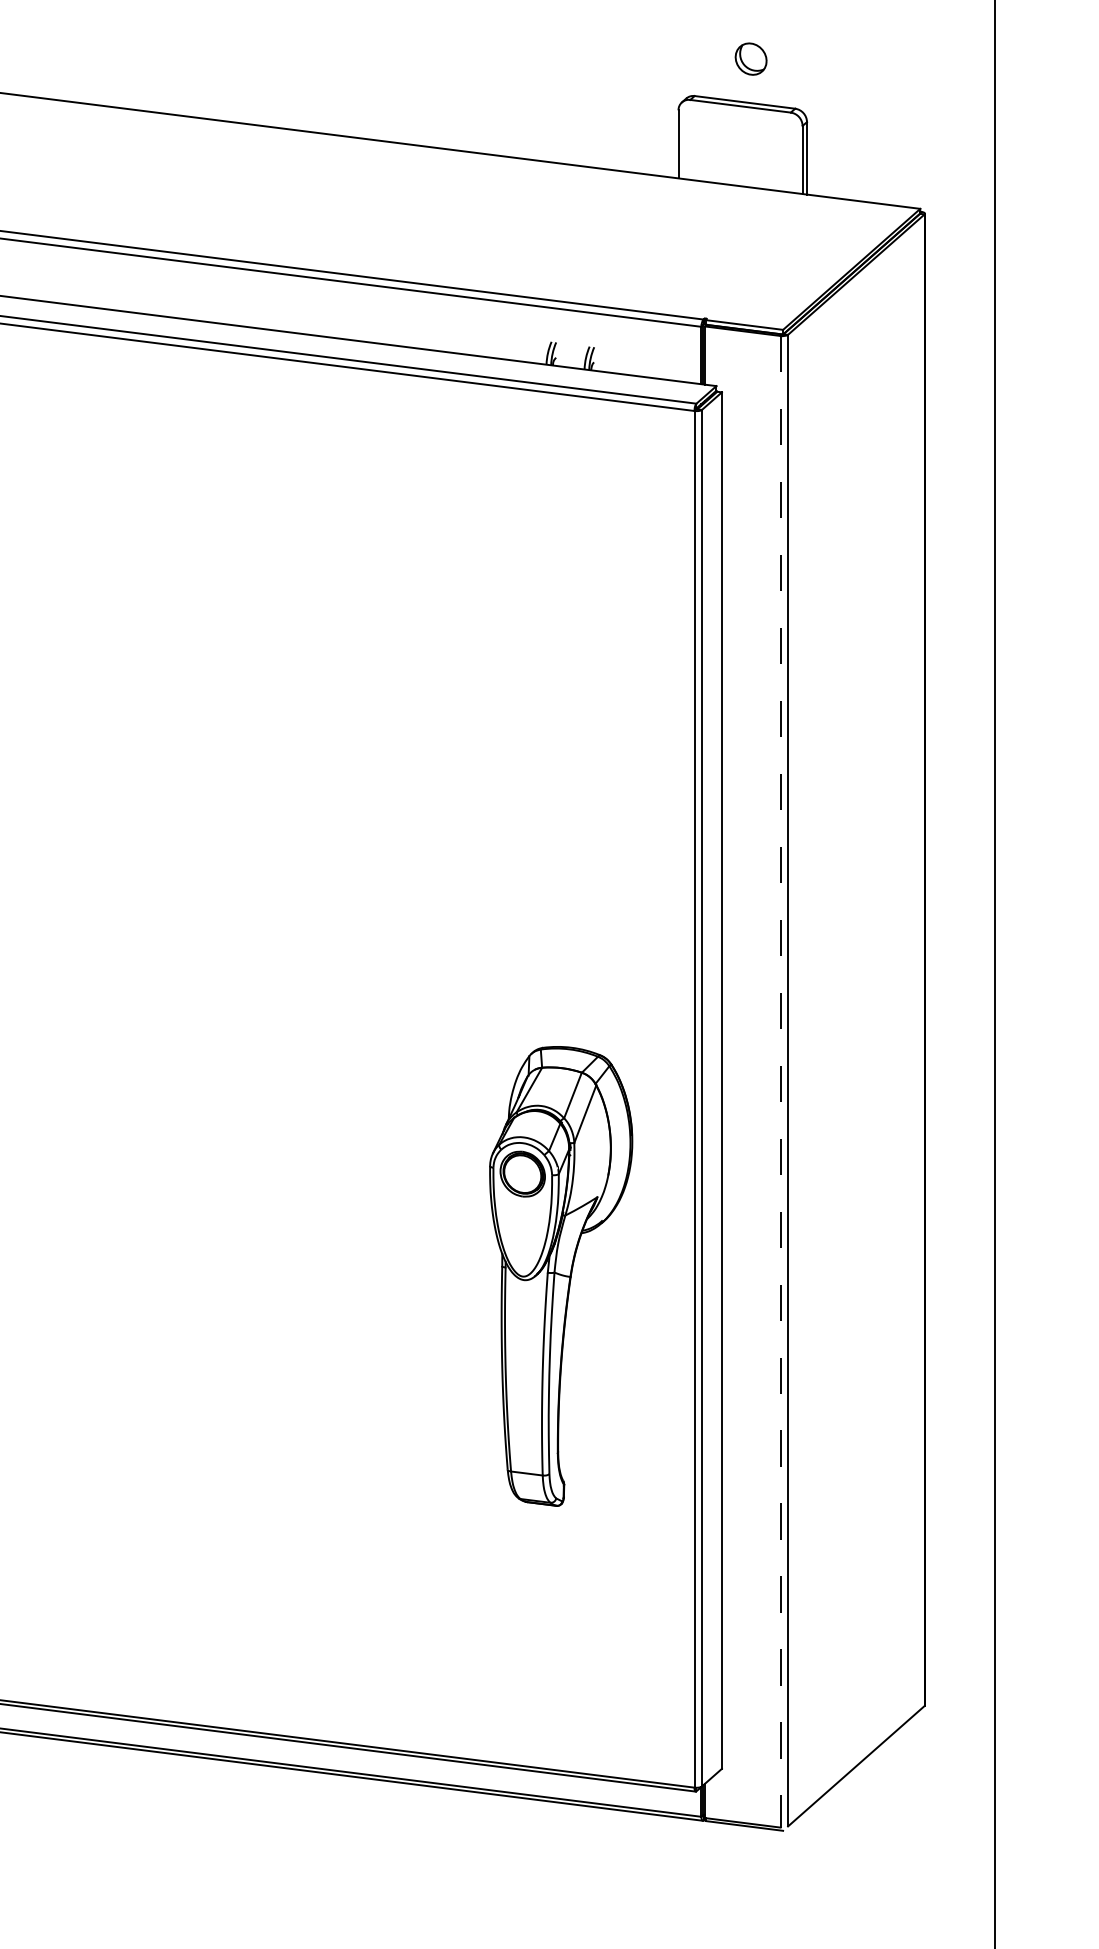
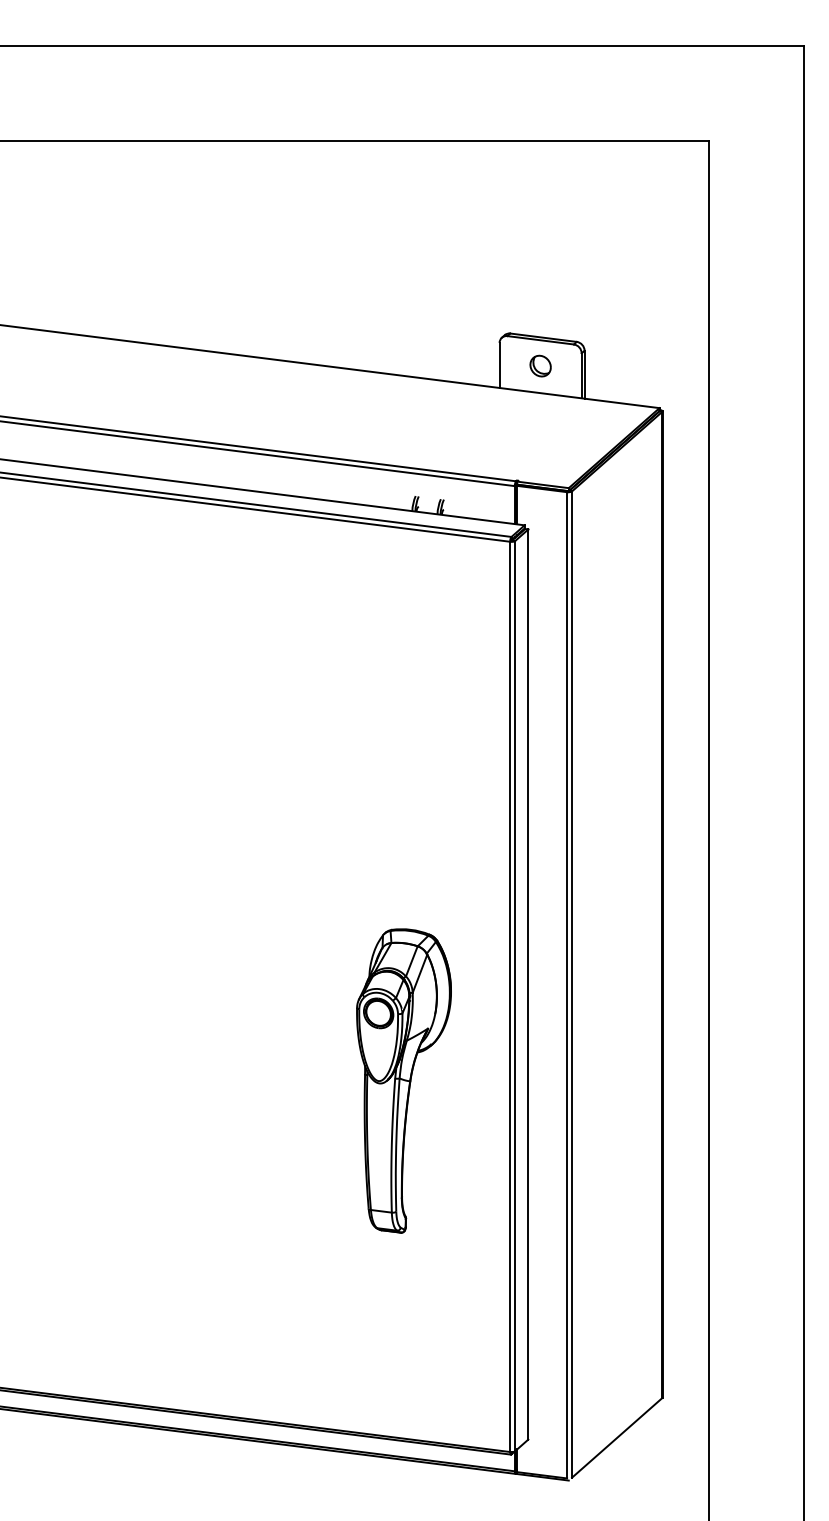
part: (750, 58) -> (540, 365), moved
line: (781, 1082) -> (567, 985), dashed -> solid
part: (560, 1275) -> (403, 1080), moved

